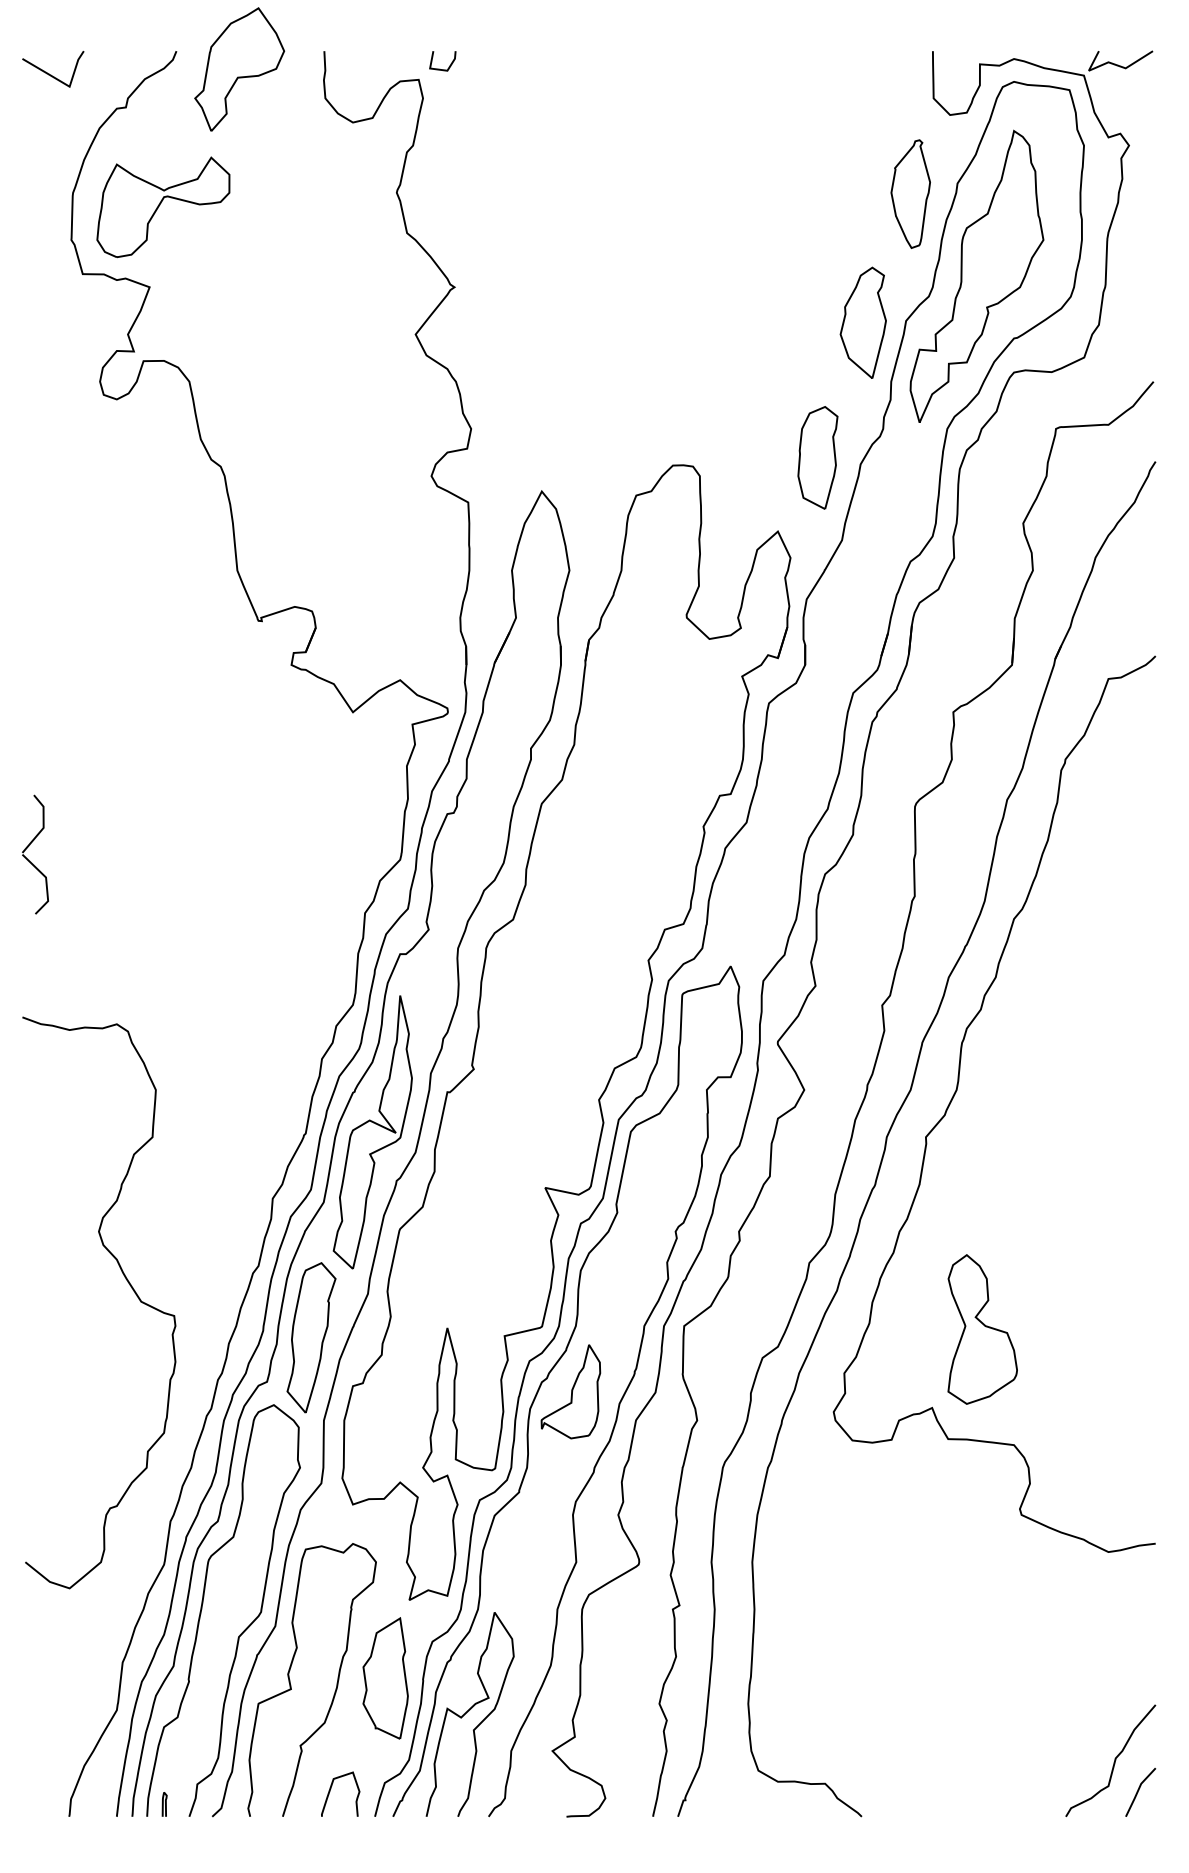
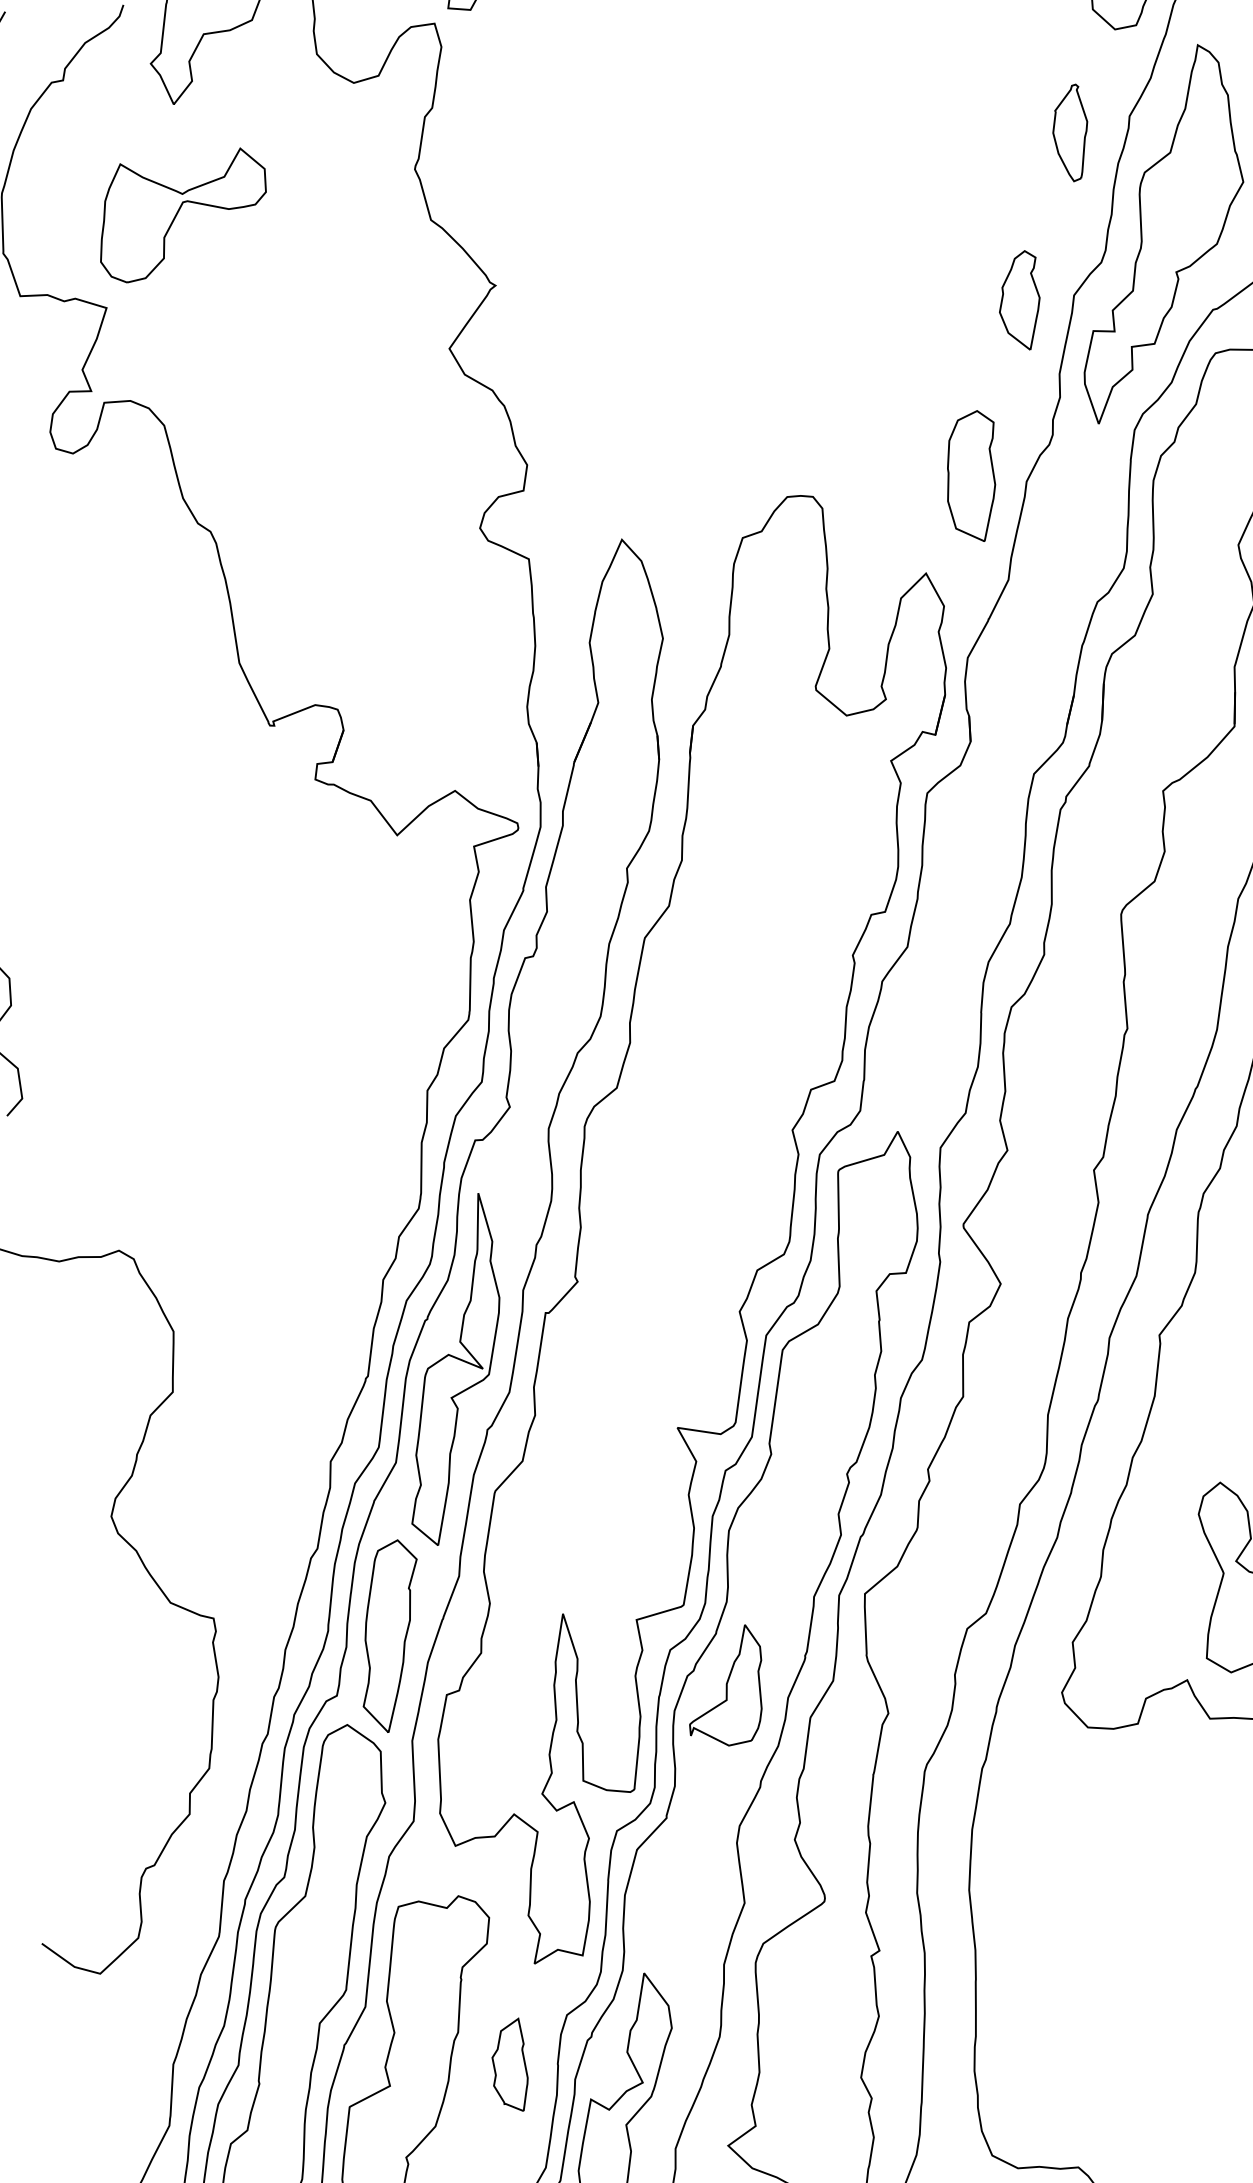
part: (910, 193) -> (1070, 132), size x0.7
part: (163, 207) -> (182, 215), moved
part: (862, 322) -> (1018, 300), size x0.7
part: (385, 1678) -> (509, 2065), size x0.6

